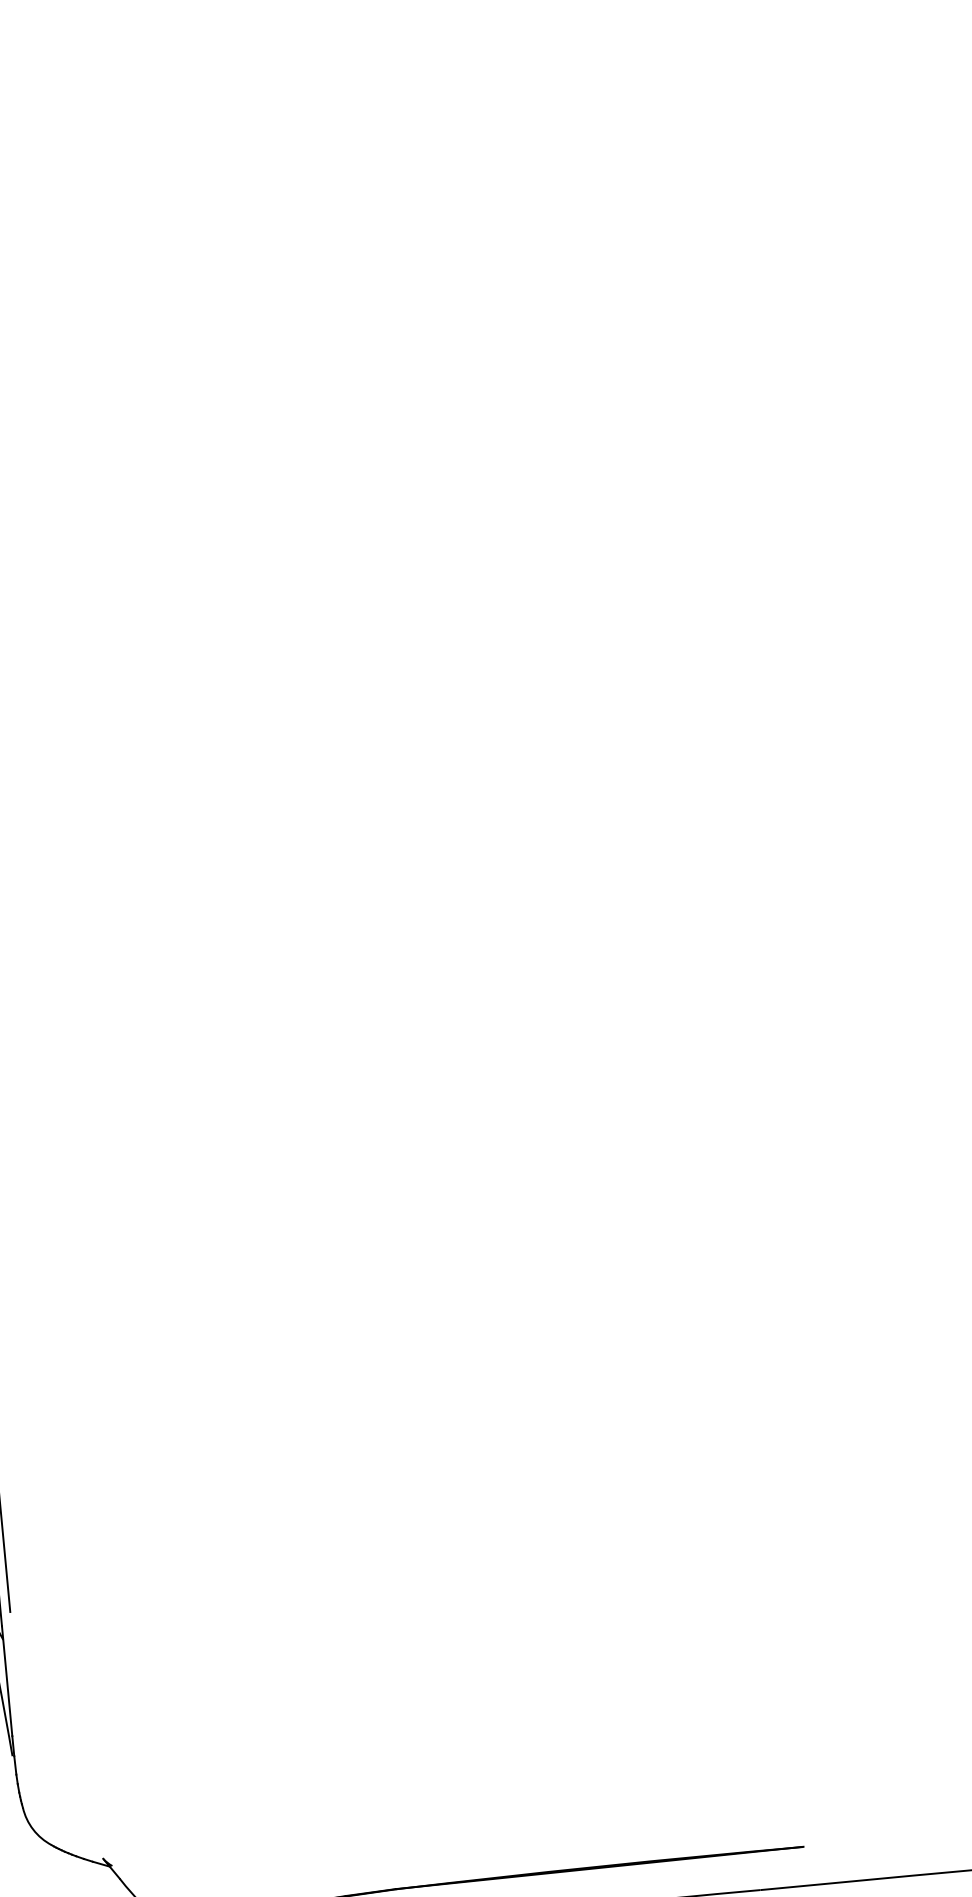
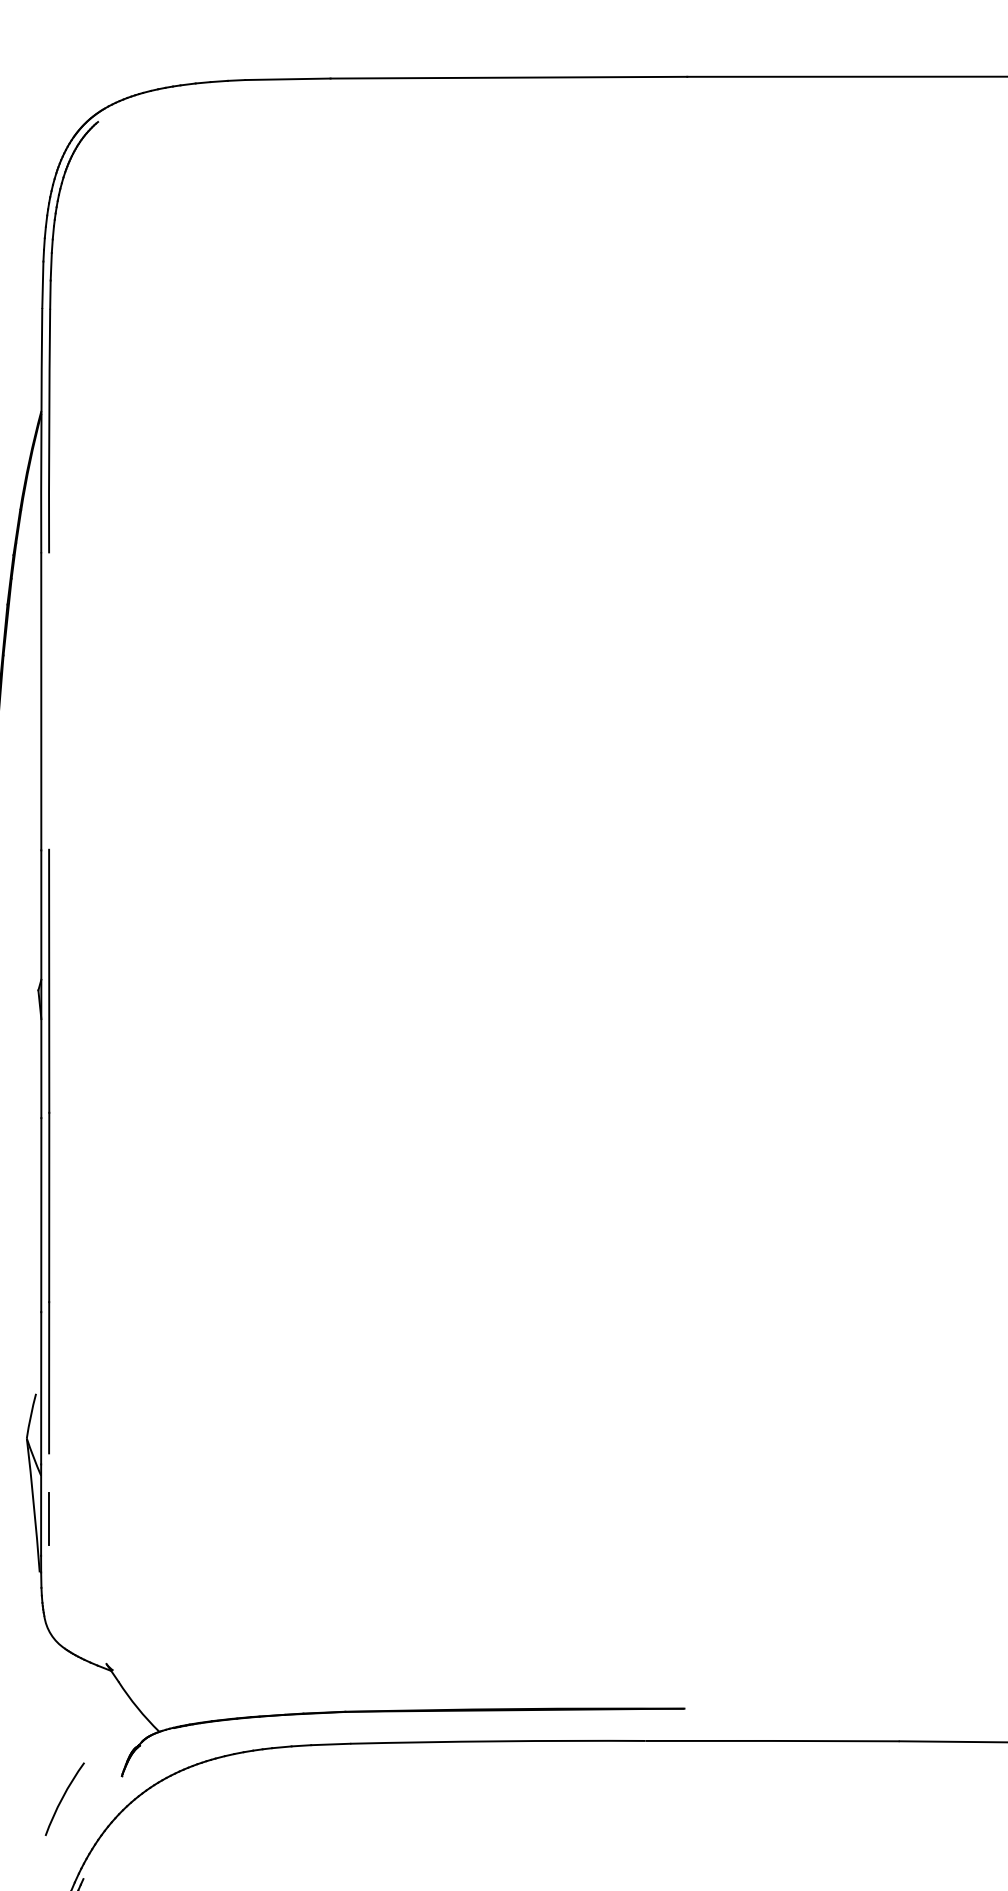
line: (18, 1691) -> (49, 1519), added

